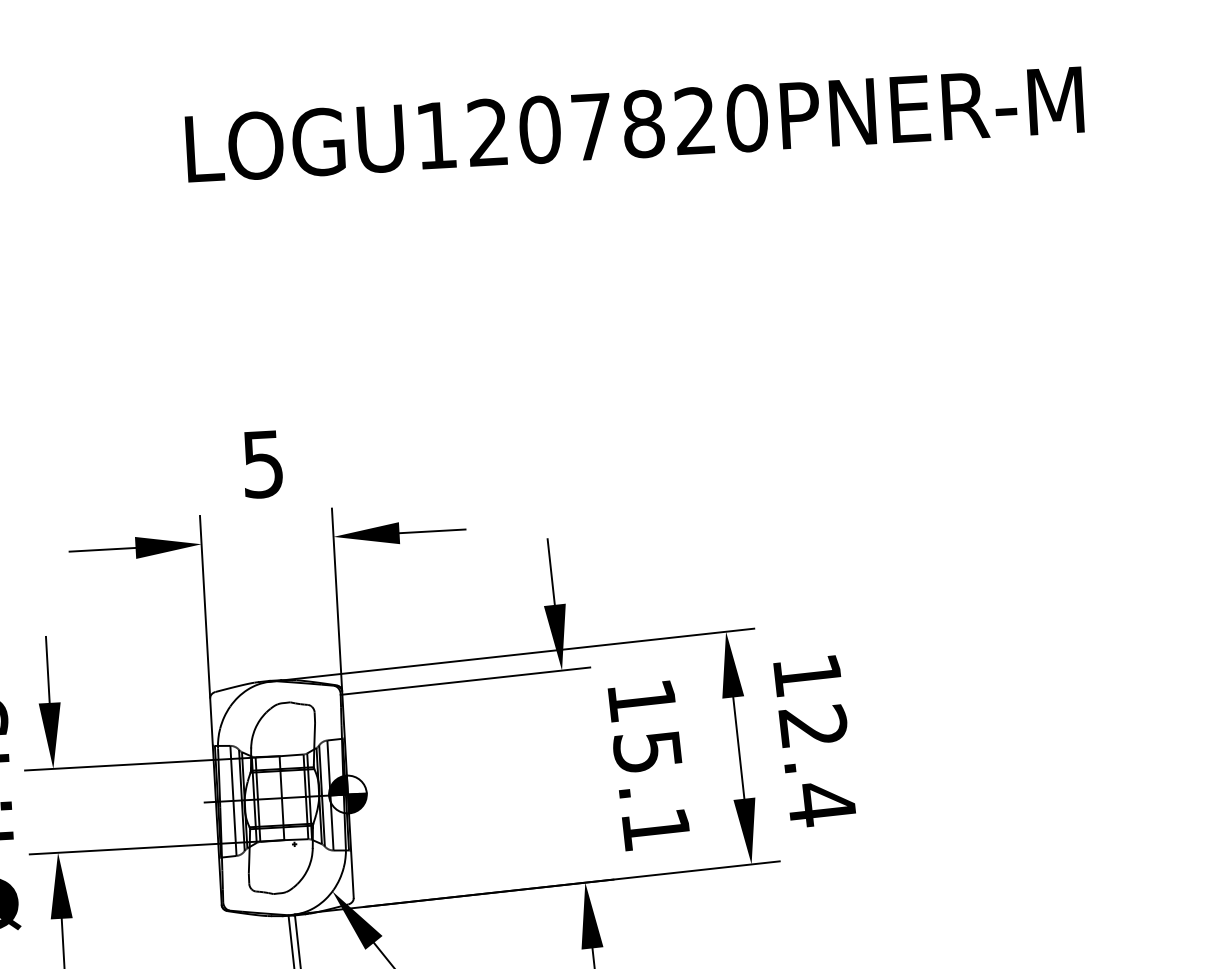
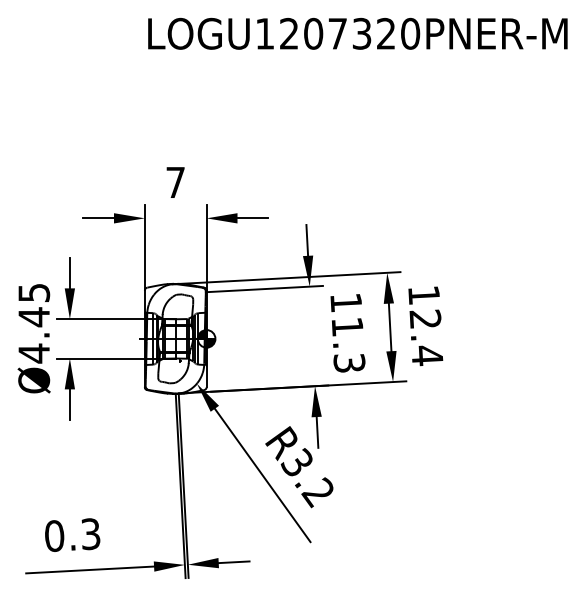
text: (642, 123) -> (361, 33), LOGU1207820PNER-M -> LOGU1207320PNER-M
text: (262, 464) -> (175, 182), 5 -> 7
text: (651, 791) -> (348, 345), 15.1 -> 11.3

